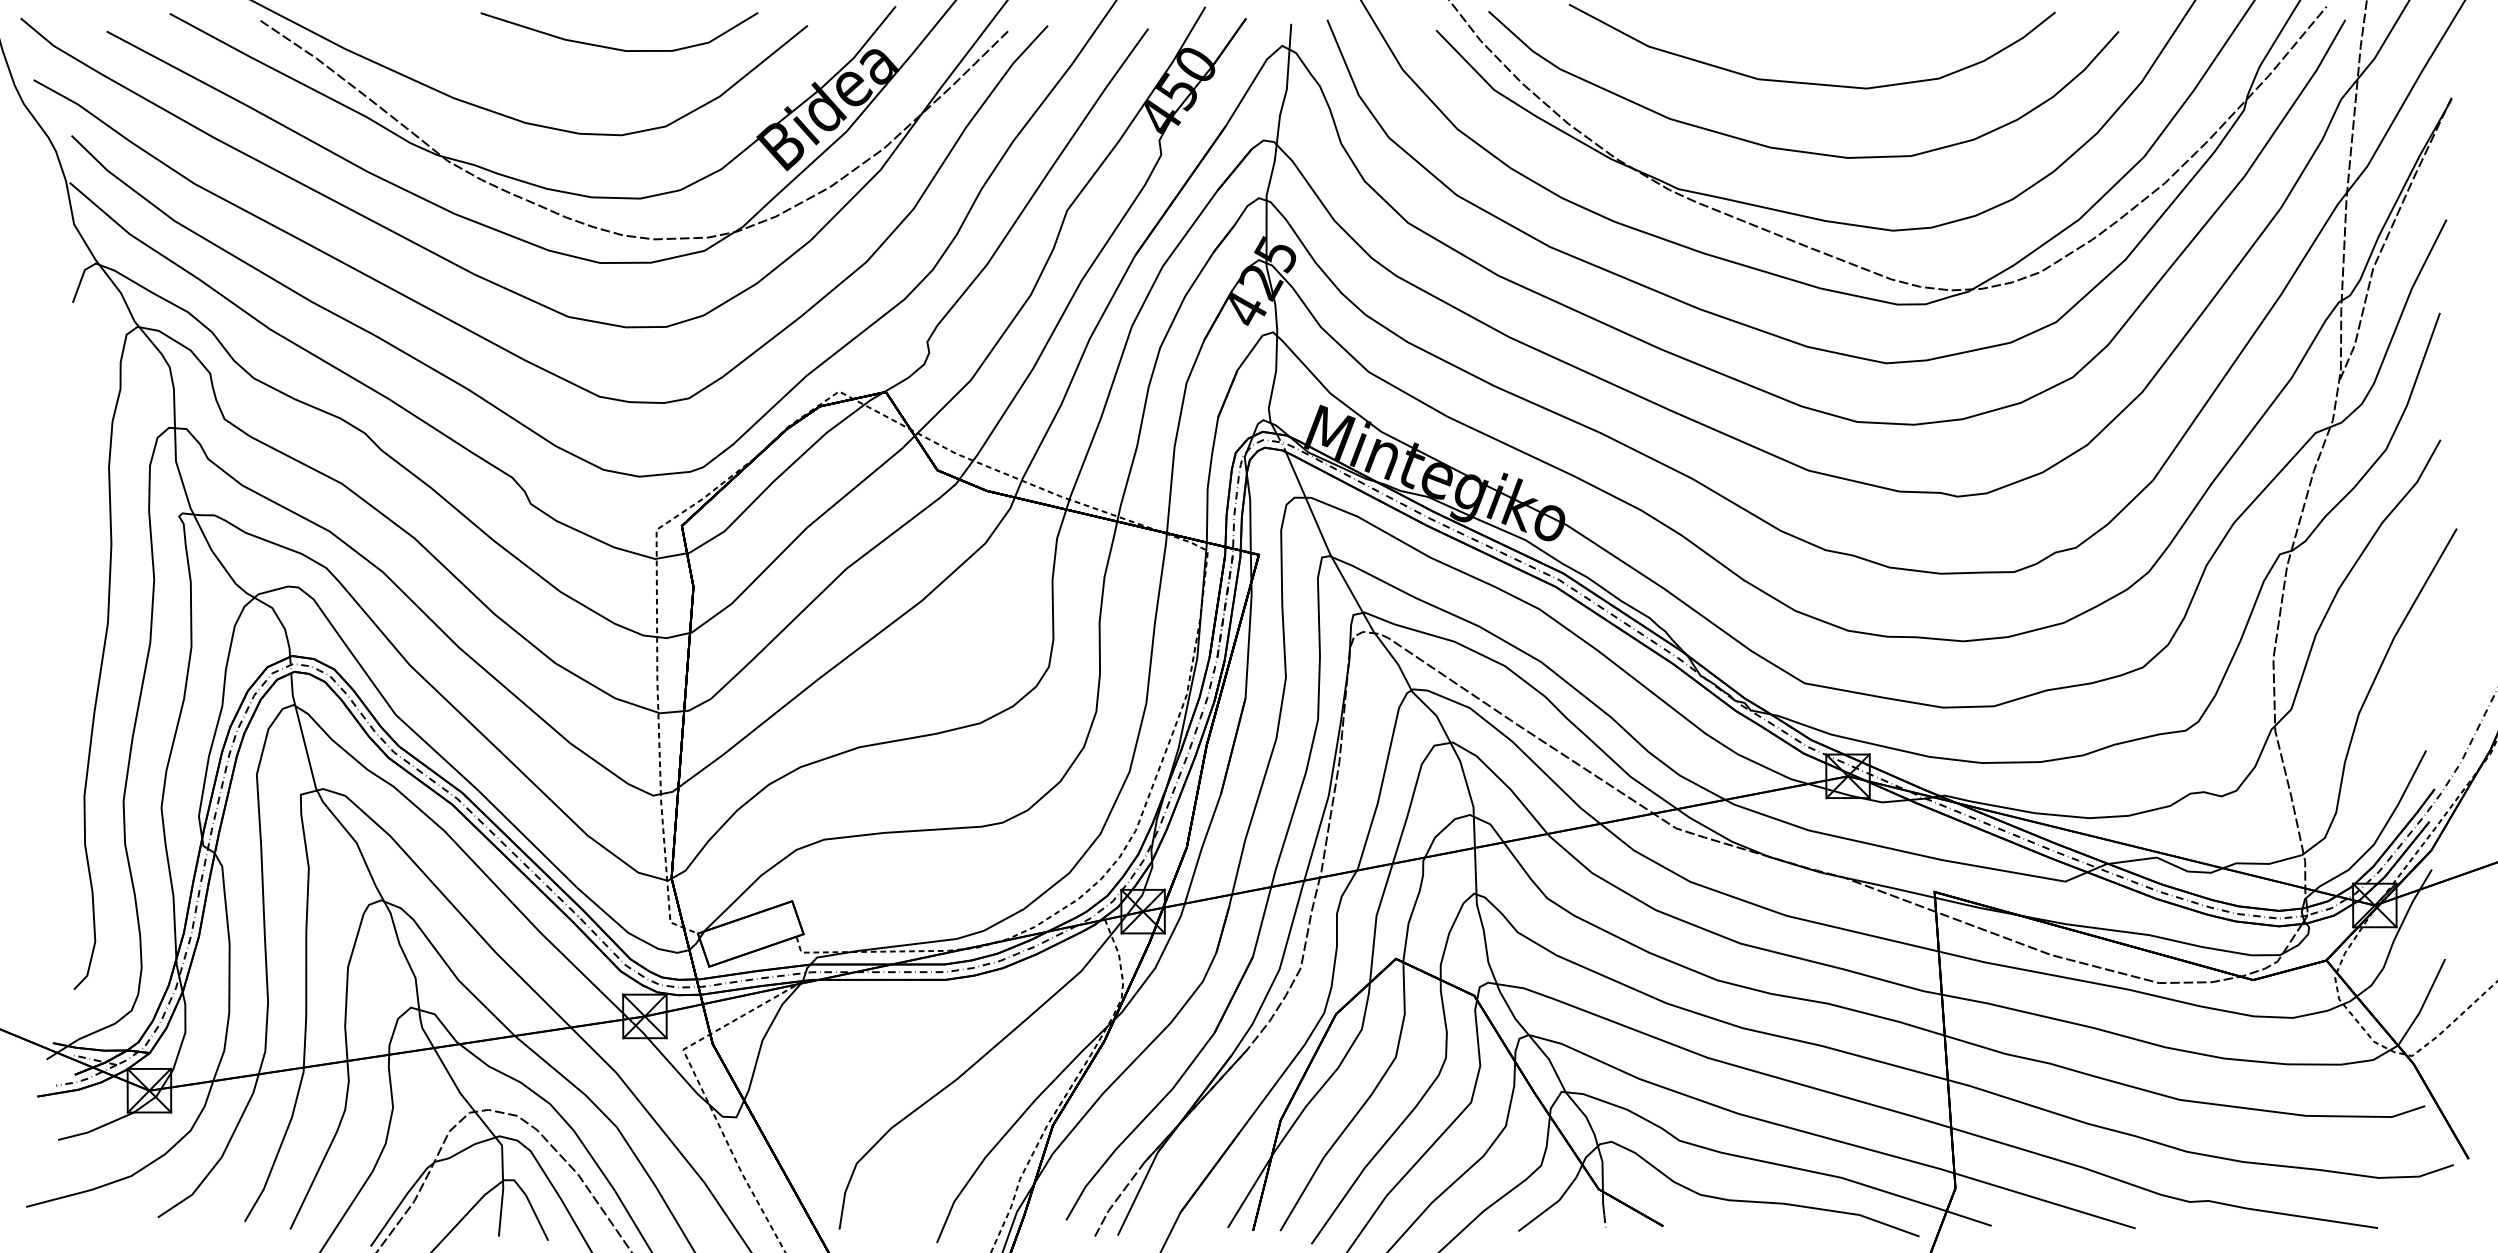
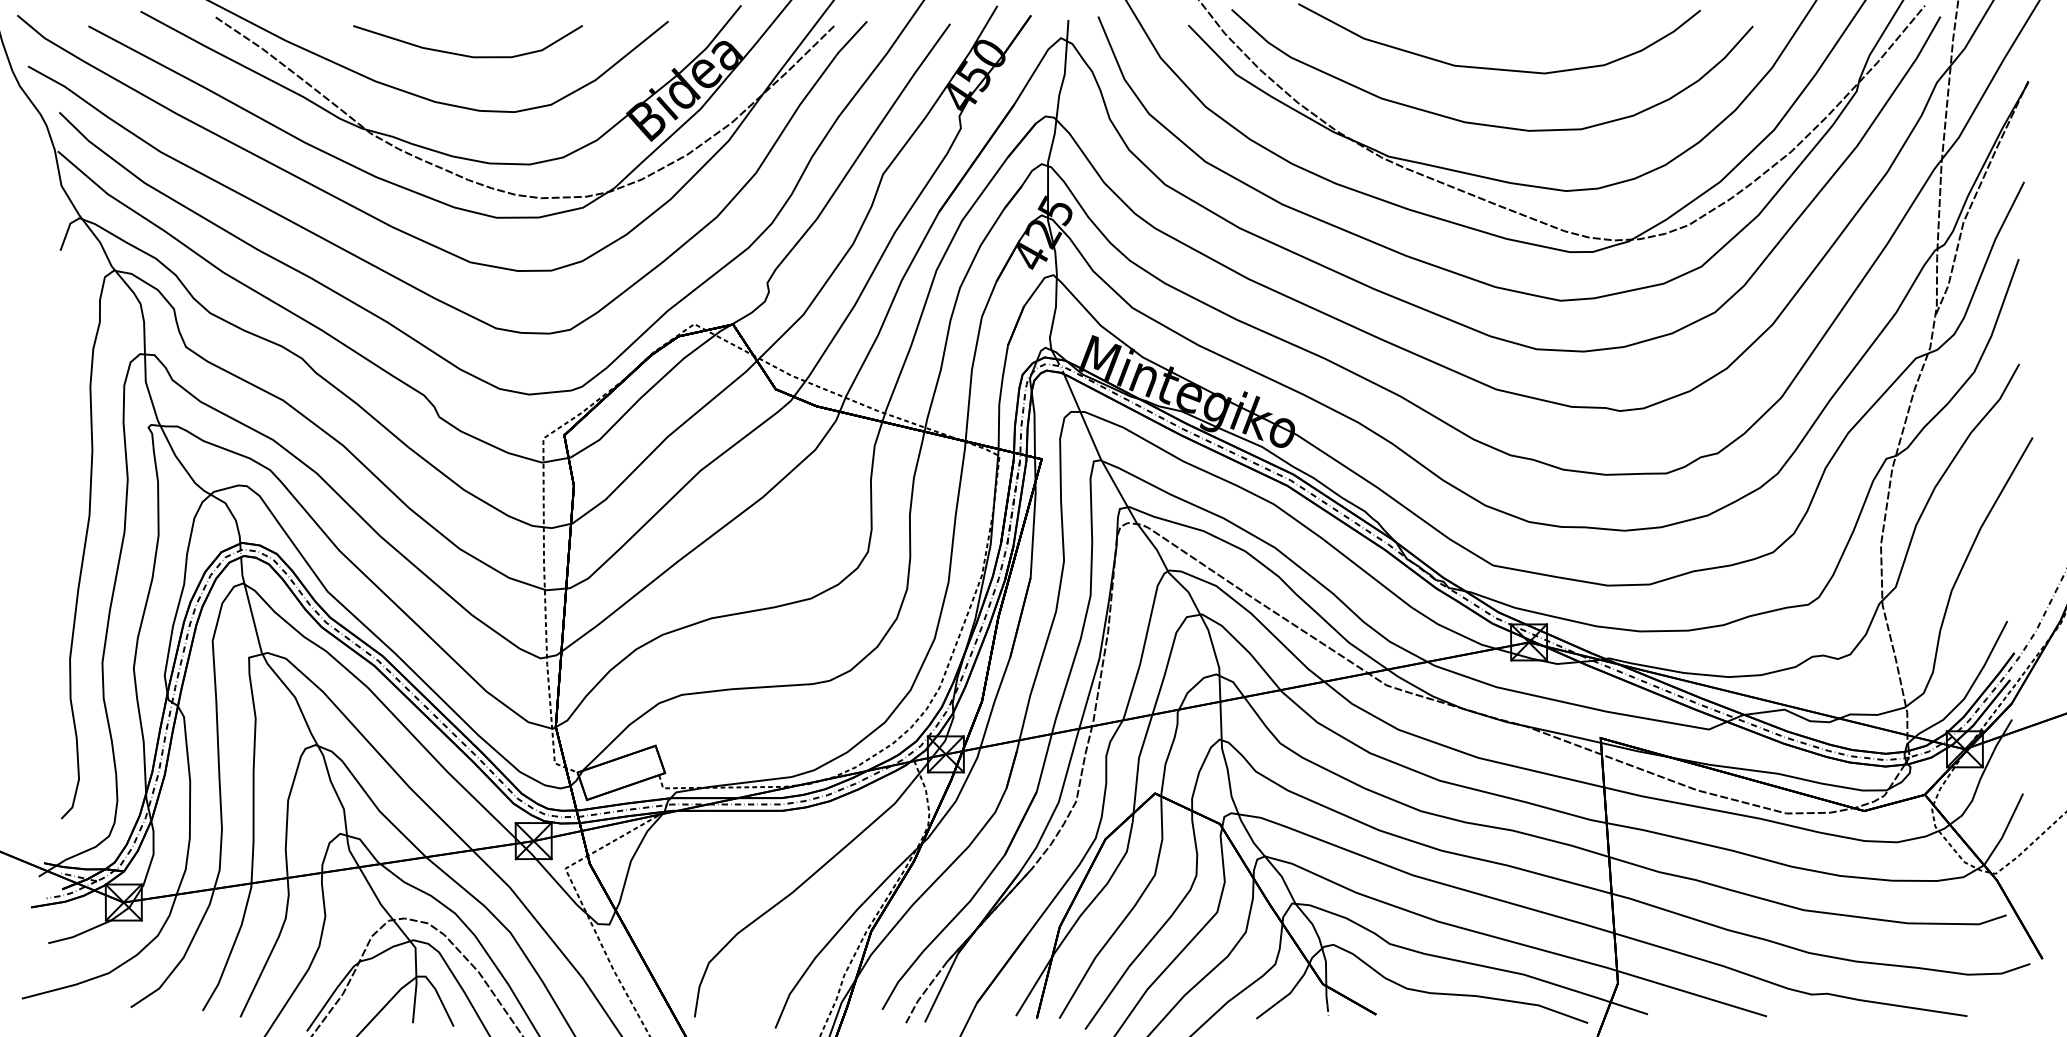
curve: (619, 48) -> (468, 55), moved

